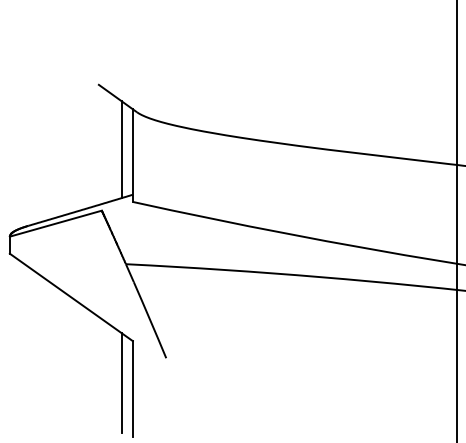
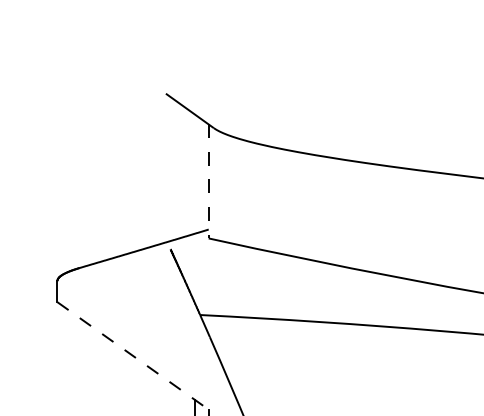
line: (121, 149) -> (194, 173), removed
line: (132, 156) -> (208, 182), solid -> dashed
line: (55, 223) -> (113, 264), removed
line: (71, 297) -> (133, 355), solid -> dashed

